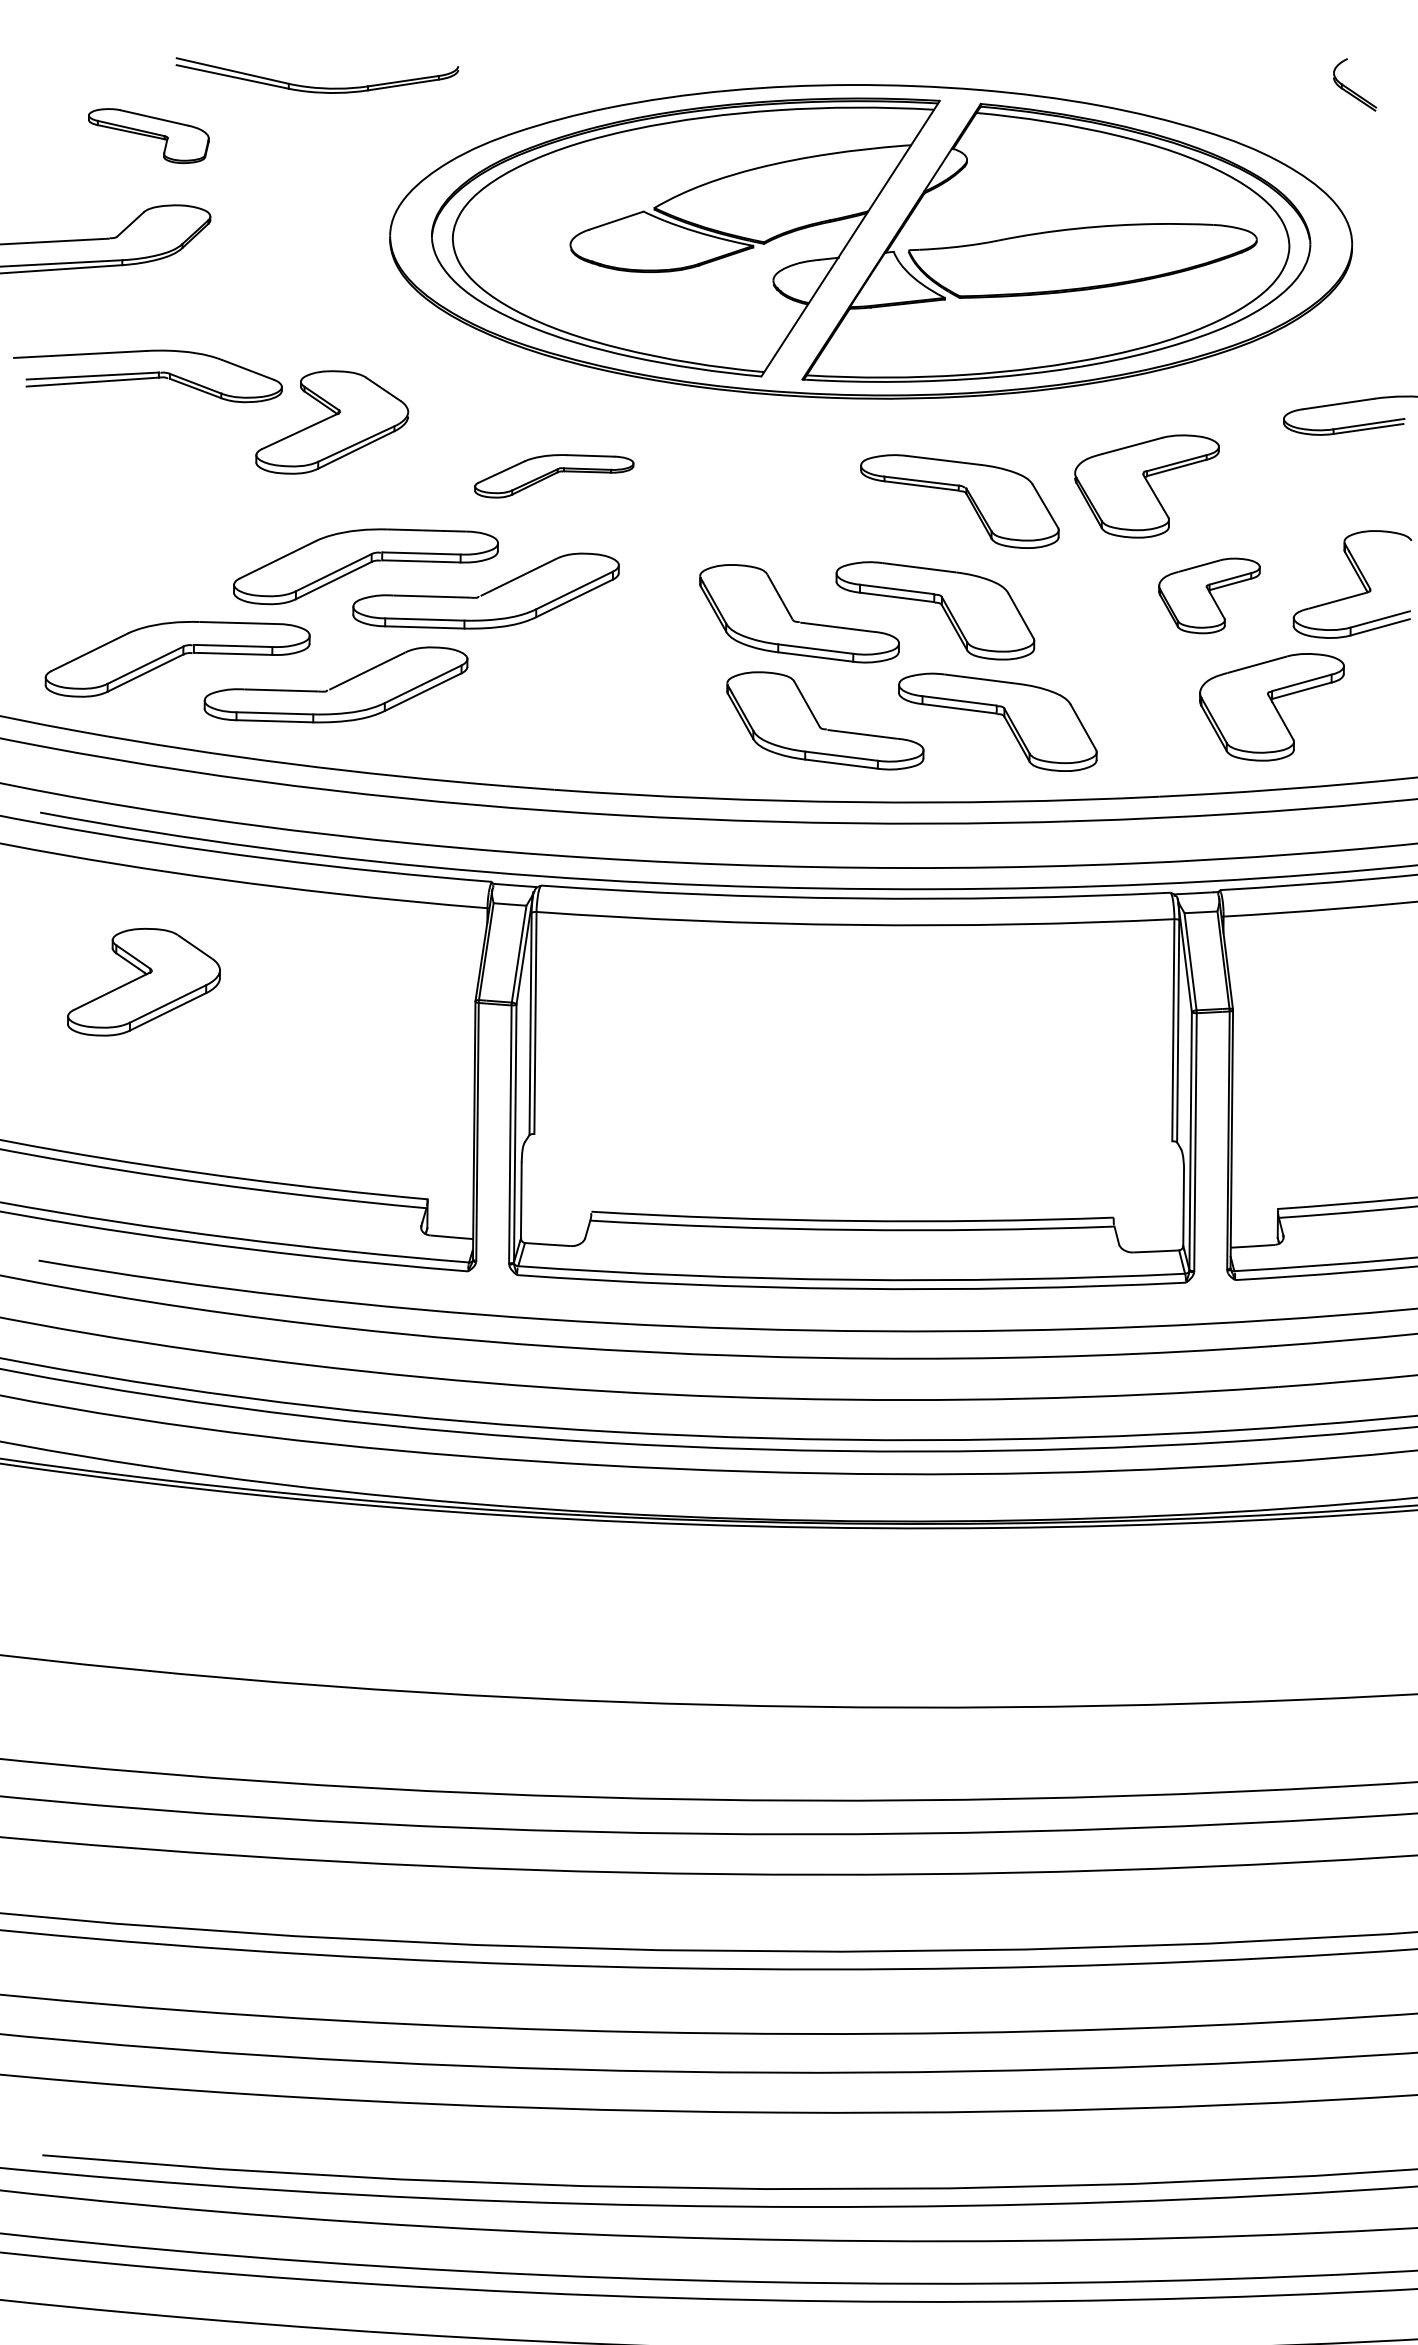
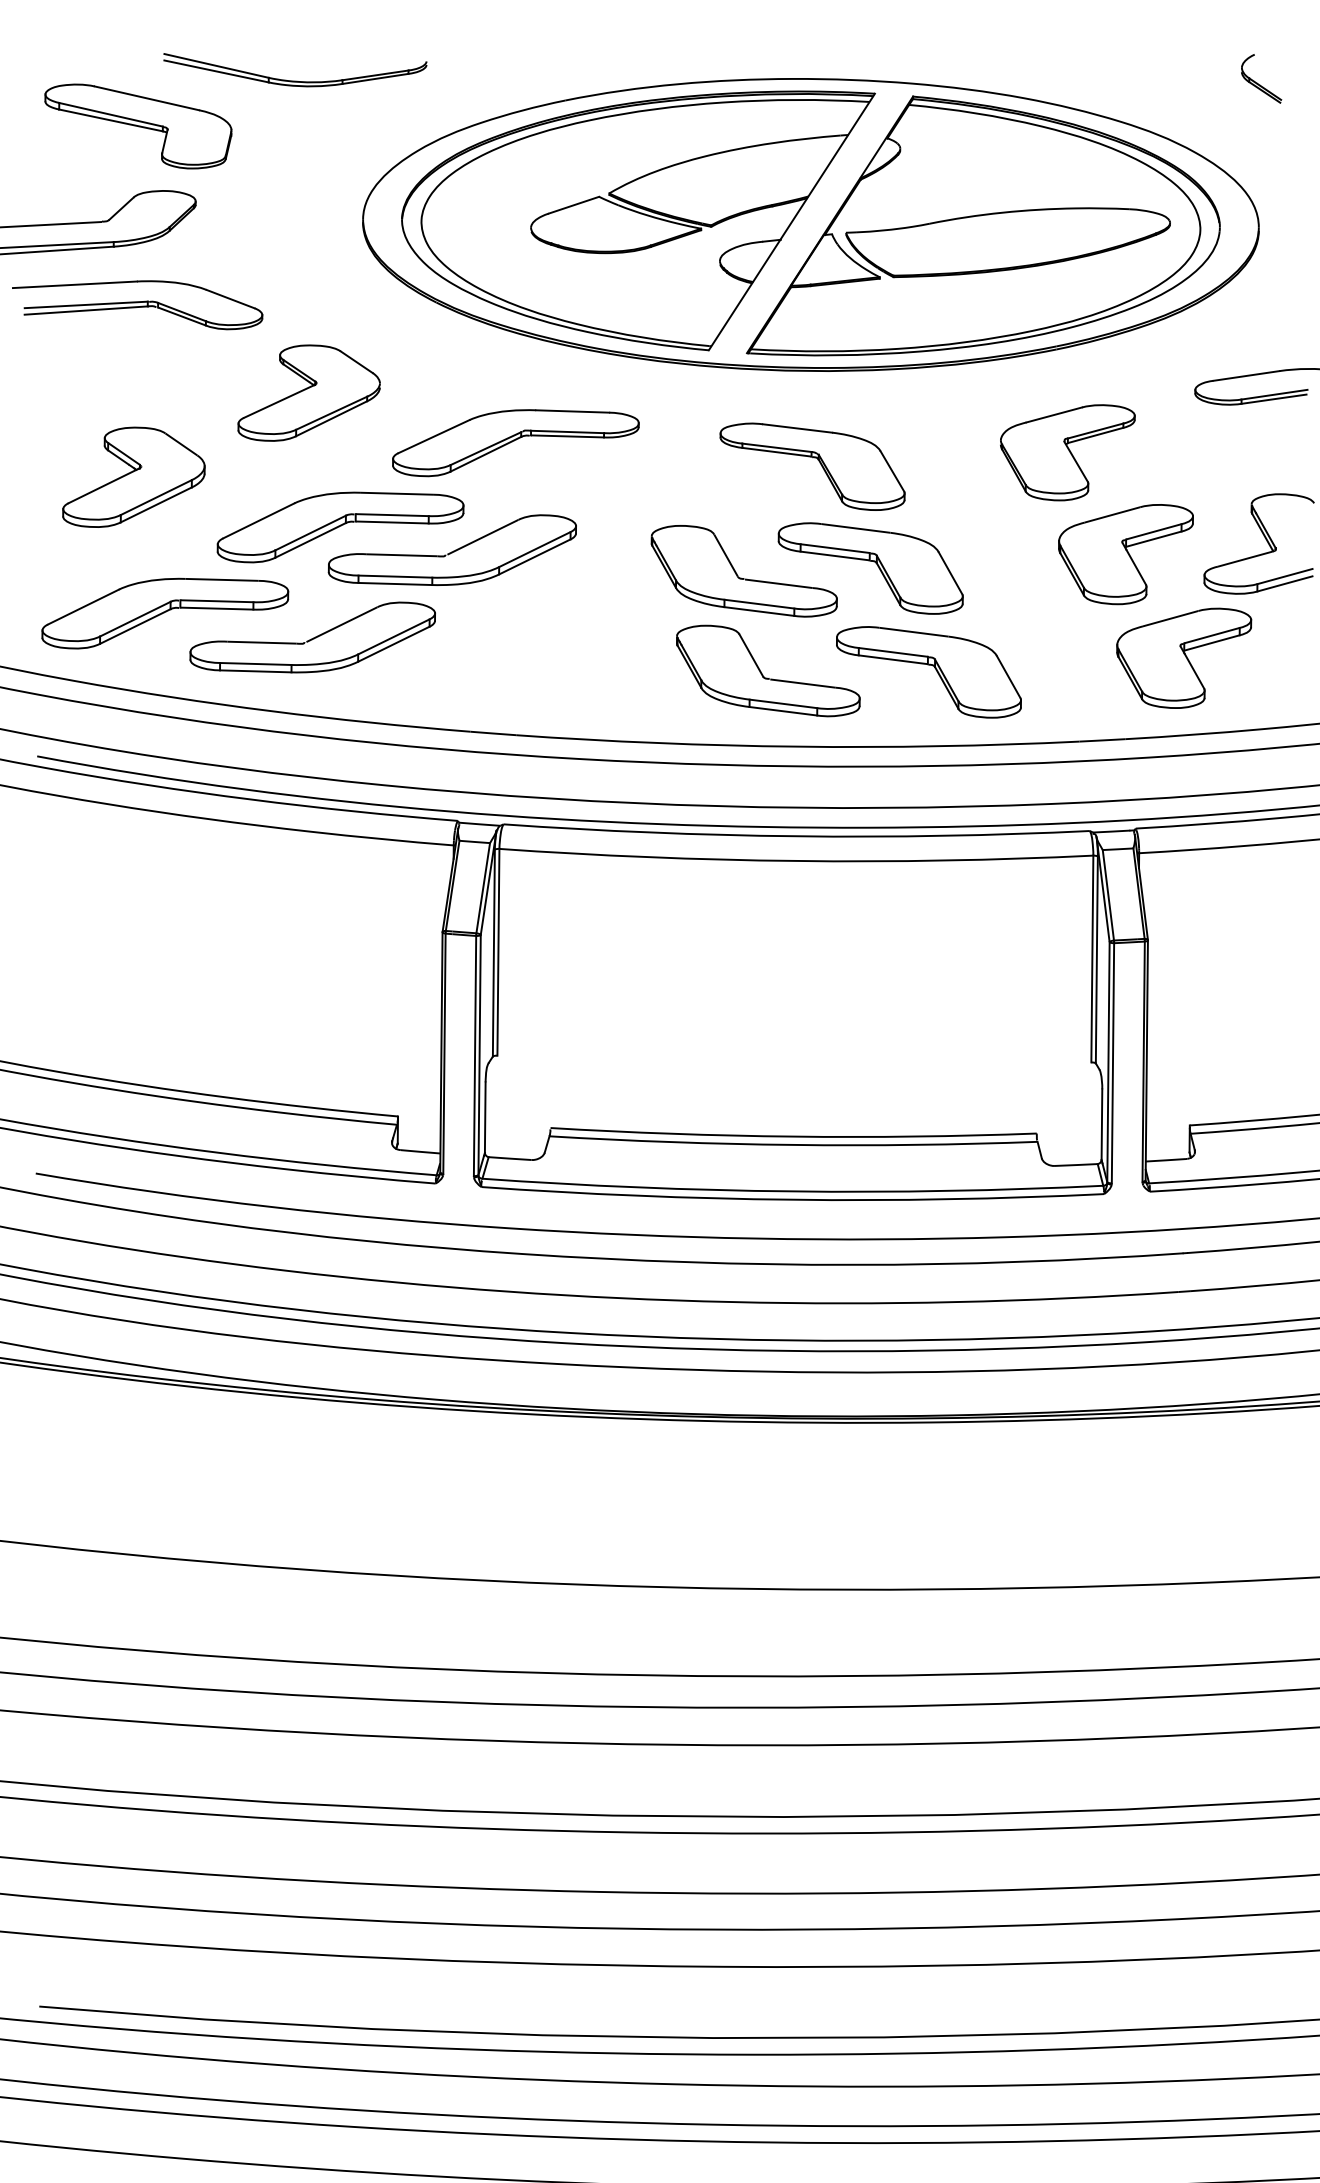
part: (148, 136) -> (138, 126), size x1.67
part: (147, 376) -> (137, 305), moved
part: (553, 476) -> (515, 443), size x1.67
part: (967, 498) -> (819, 463), moved
part: (1208, 595) -> (1125, 554), size x1.43
part: (143, 981) -> (133, 476), moved

